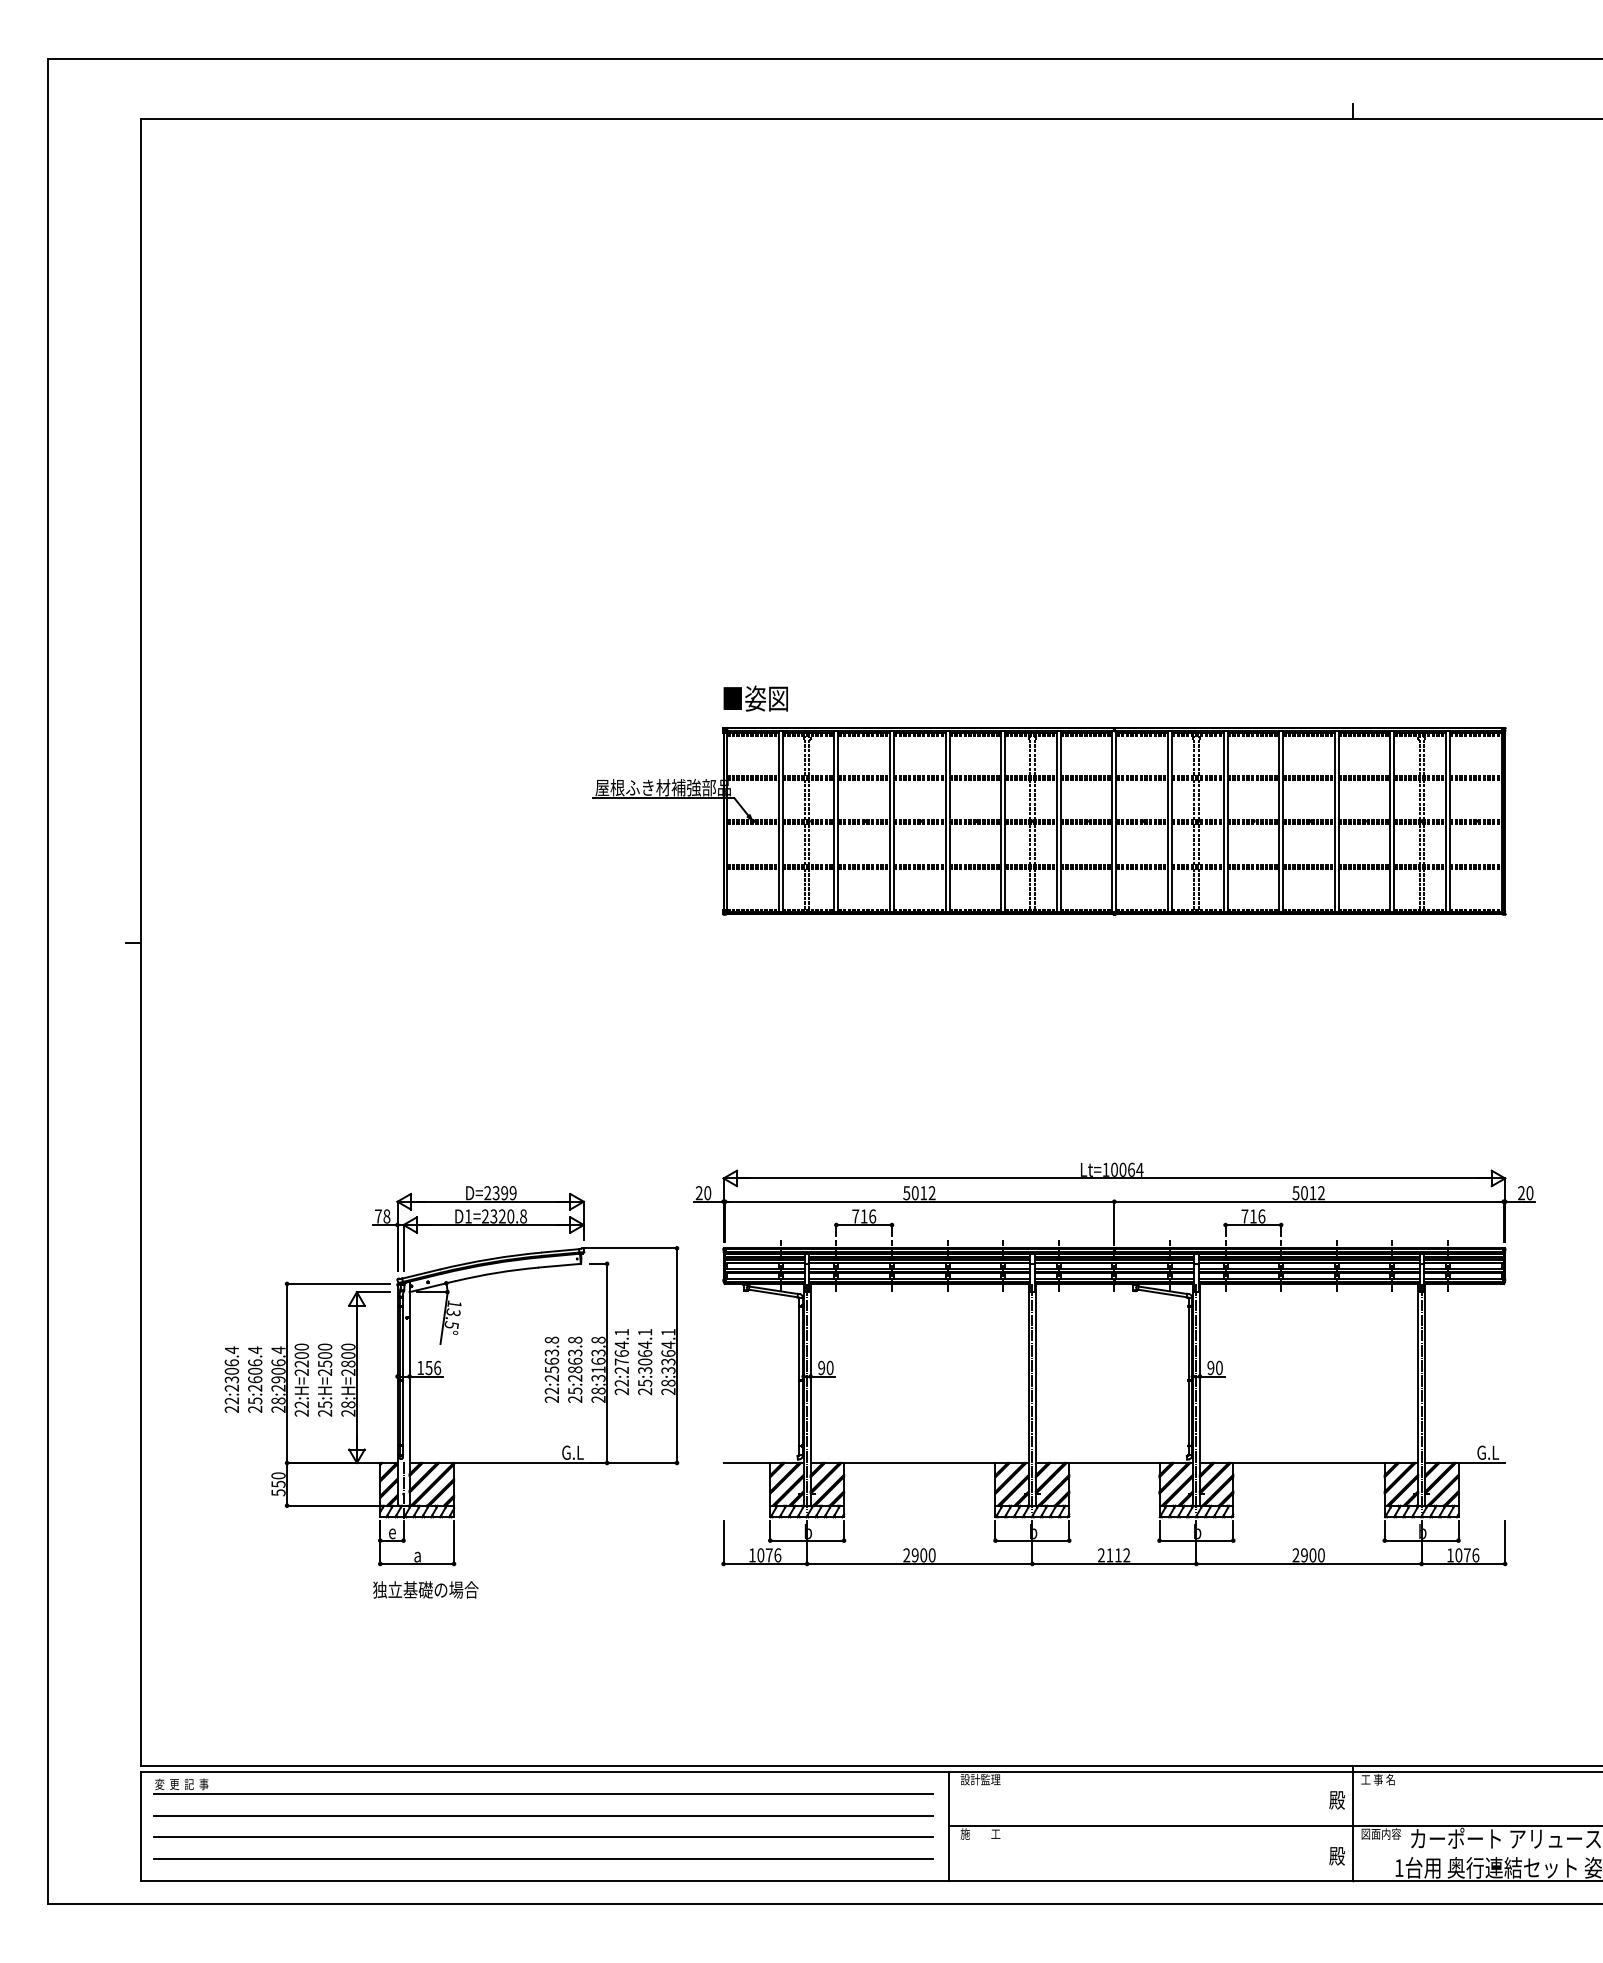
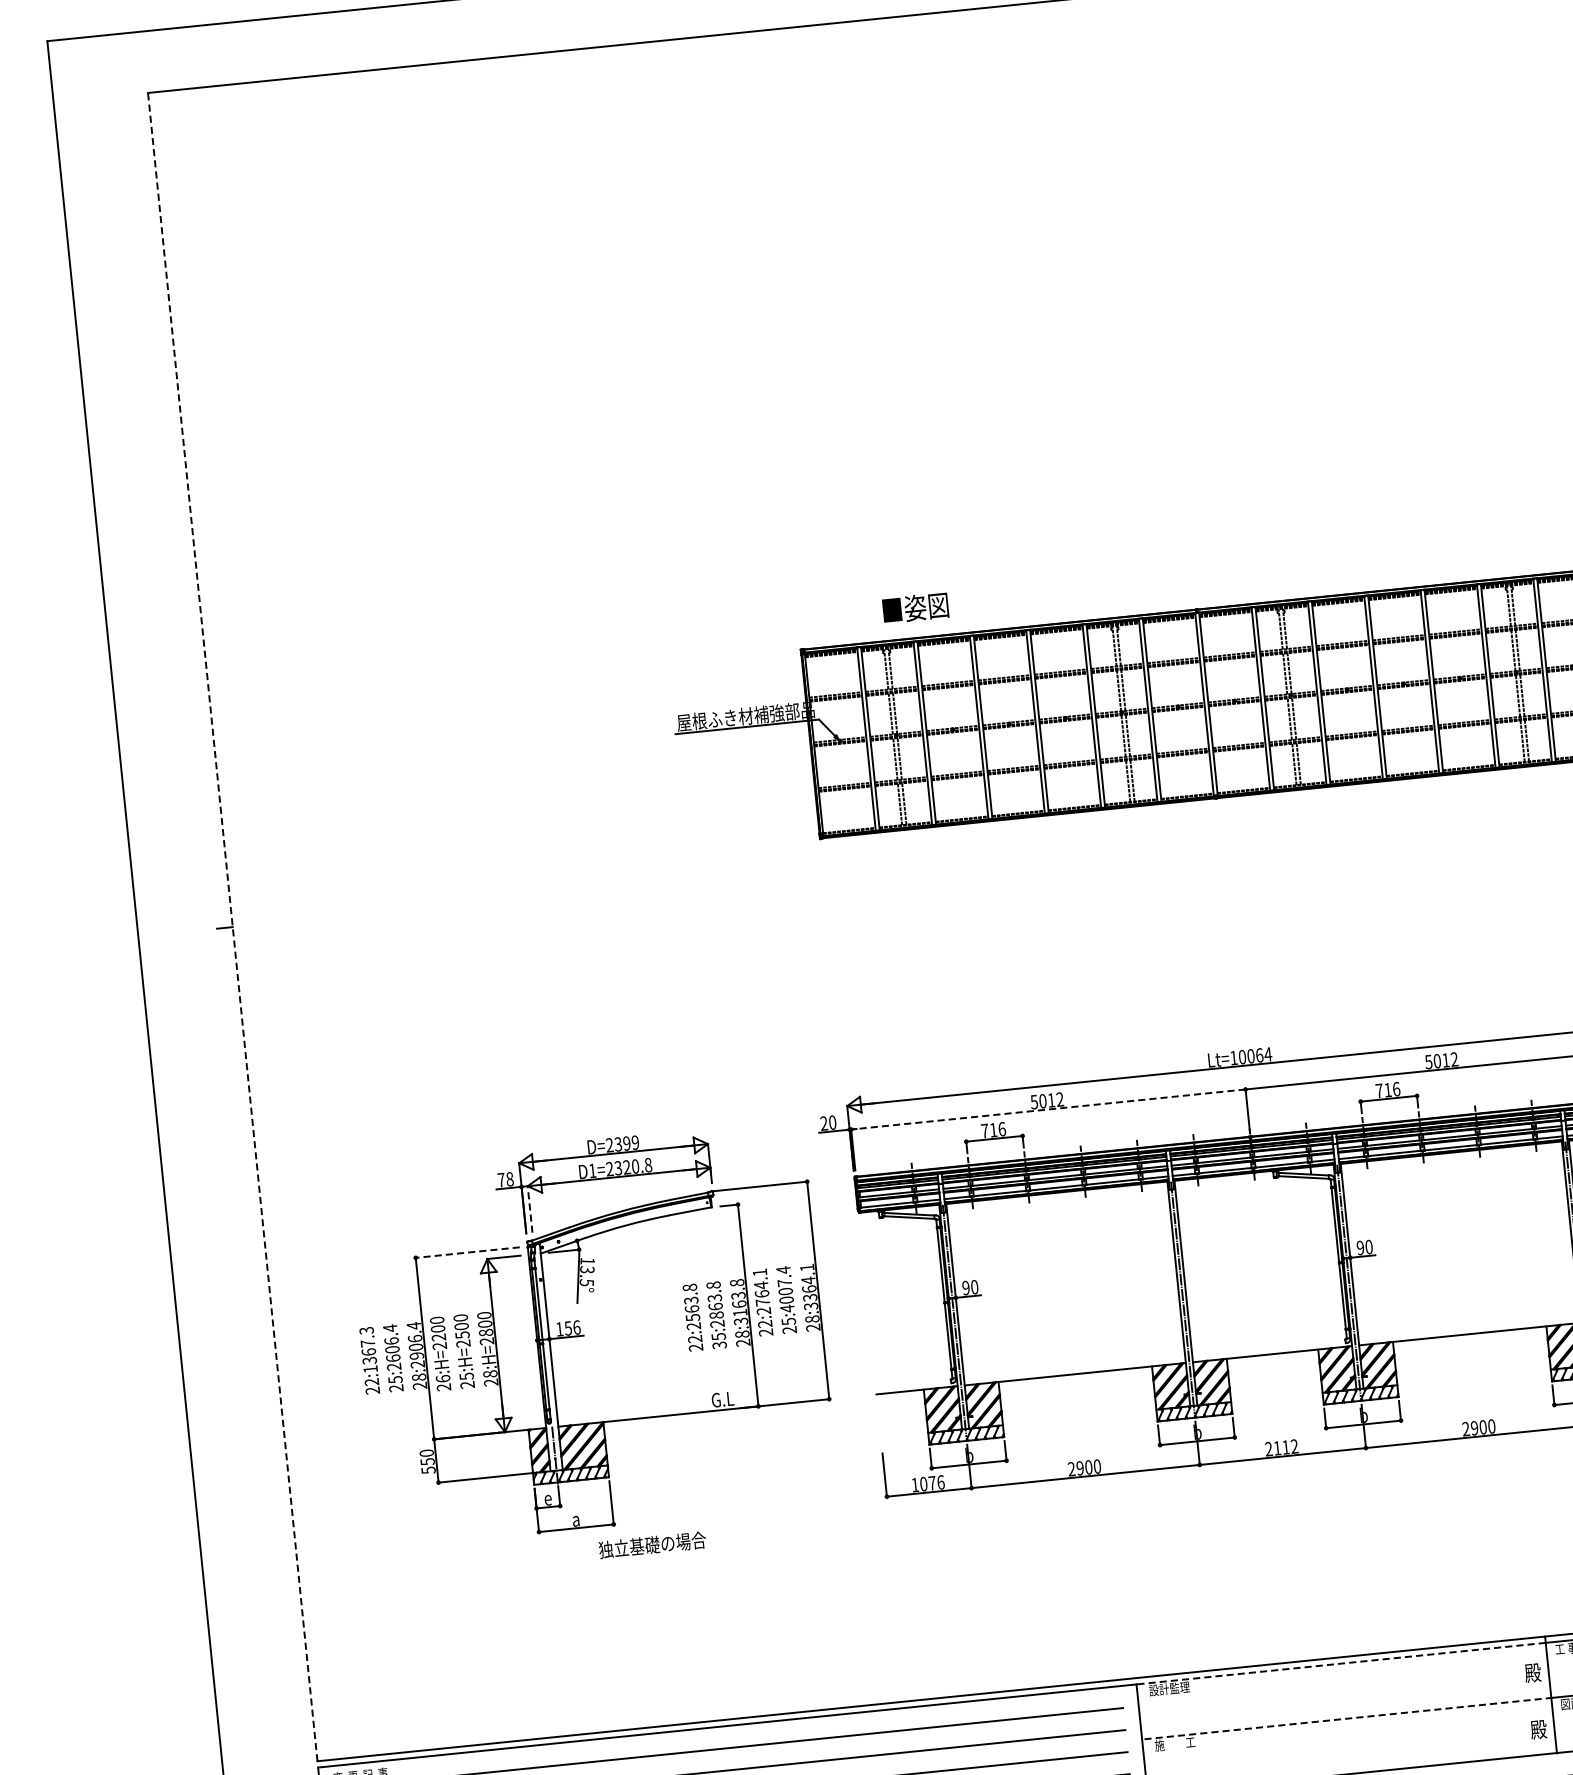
text: (755, 698) -> (915, 607), moved
line: (141, 942) -> (233, 926), solid -> dashed
line: (919, 1201) -> (1048, 1109), solid -> dashed
line: (403, 1247) -> (529, 1209), solid -> dashed
line: (337, 1283) -> (466, 1252), solid -> dashed
text: (645, 1351) -> (785, 1289), 25:3064.1 -> 25:4007.4
text: (231, 1368) -> (368, 1349), 22:2306.4 -> 22:1367.3
text: (575, 1399) -> (719, 1345), 25:2863.8 -> 35:2863.8
text: (301, 1404) -> (442, 1378), 22:H=2200 -> 26:H=2200
text: (425, 1589) -> (652, 1544), moved
line: (1150, 1772) -> (1340, 1664), solid -> dashed
line: (1151, 1826) -> (1347, 1718), solid -> dashed

